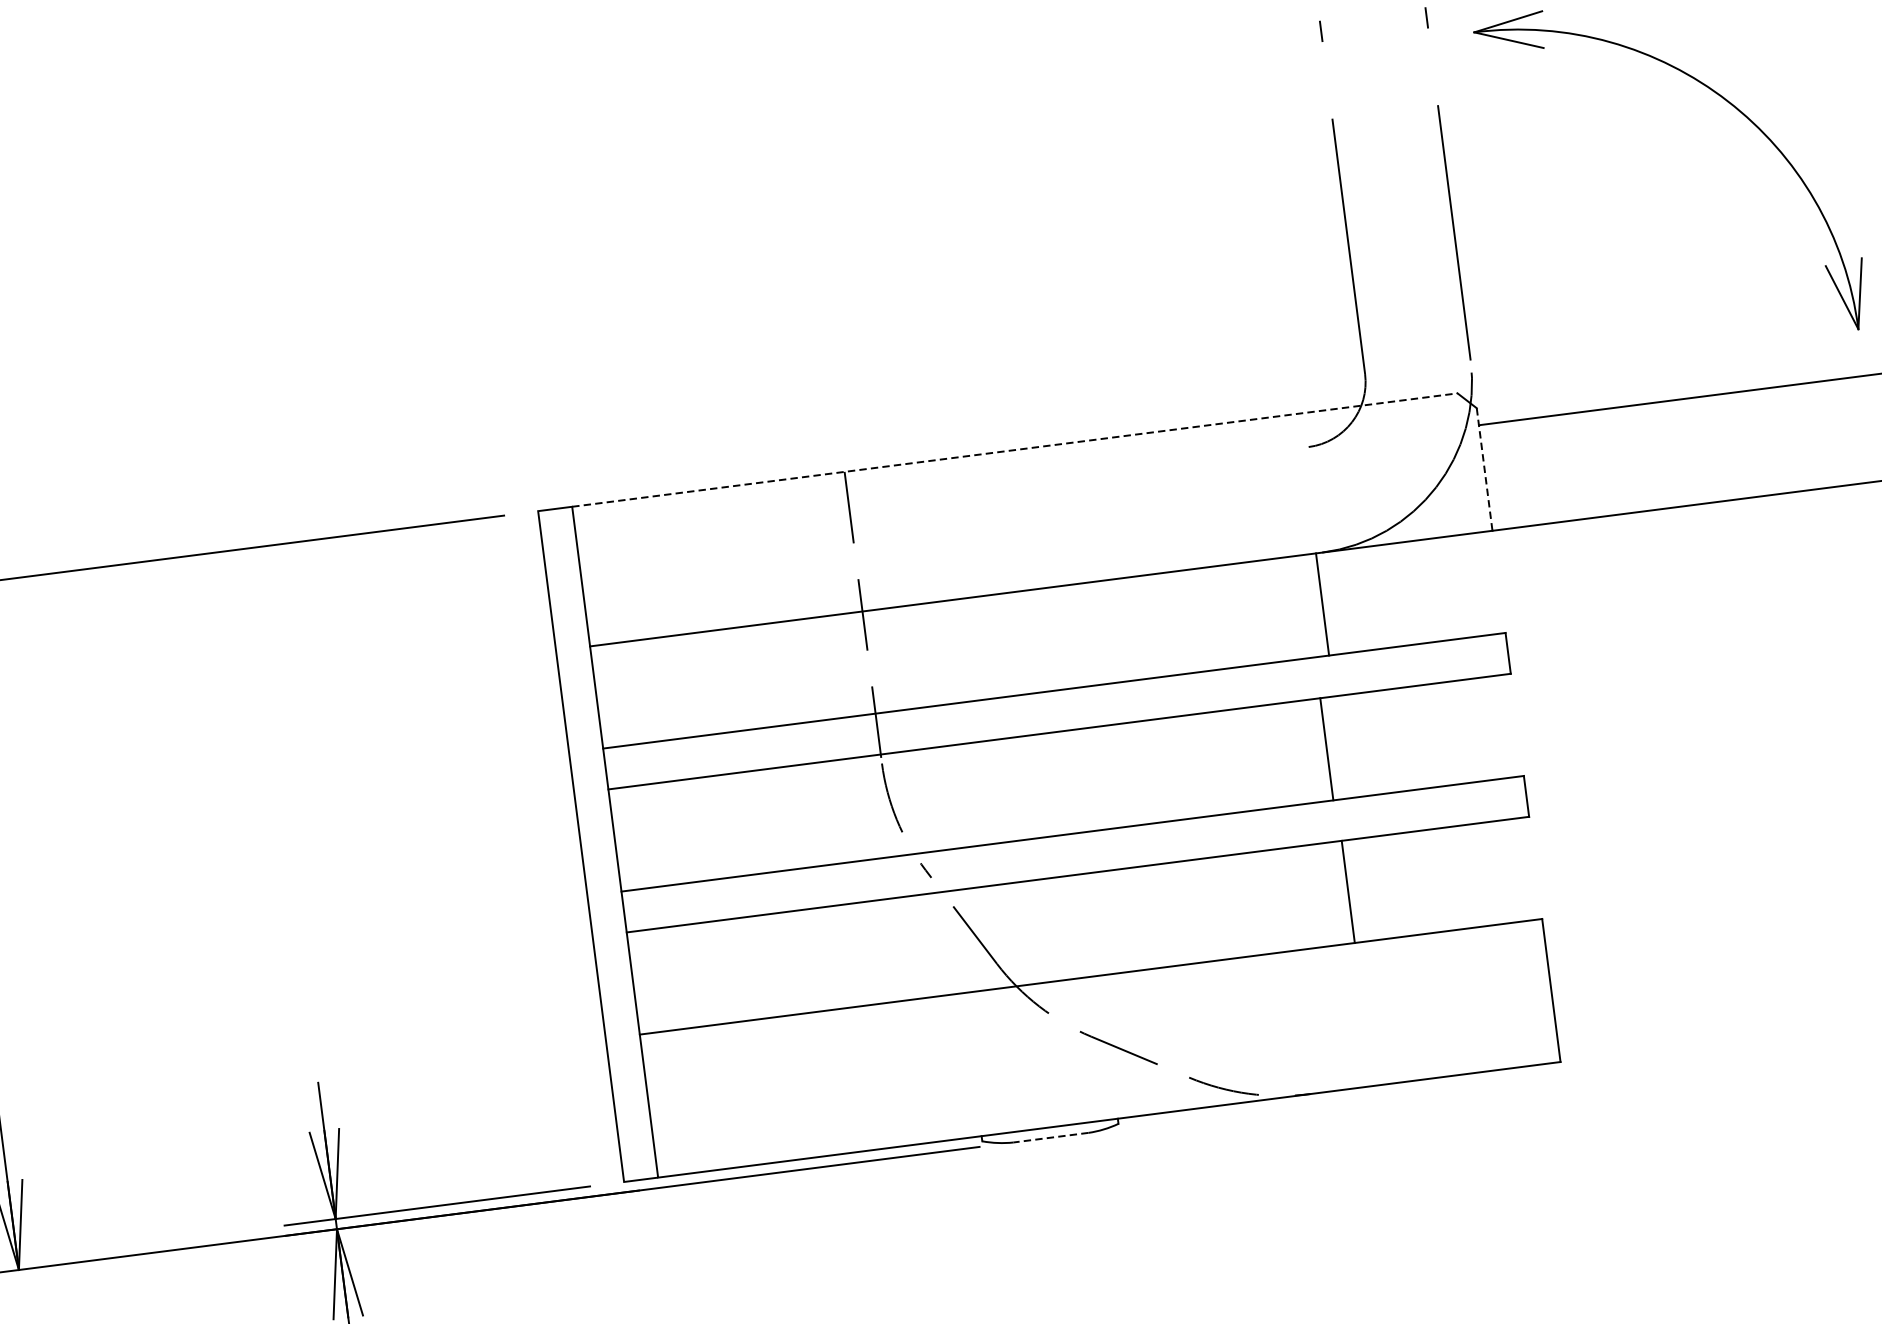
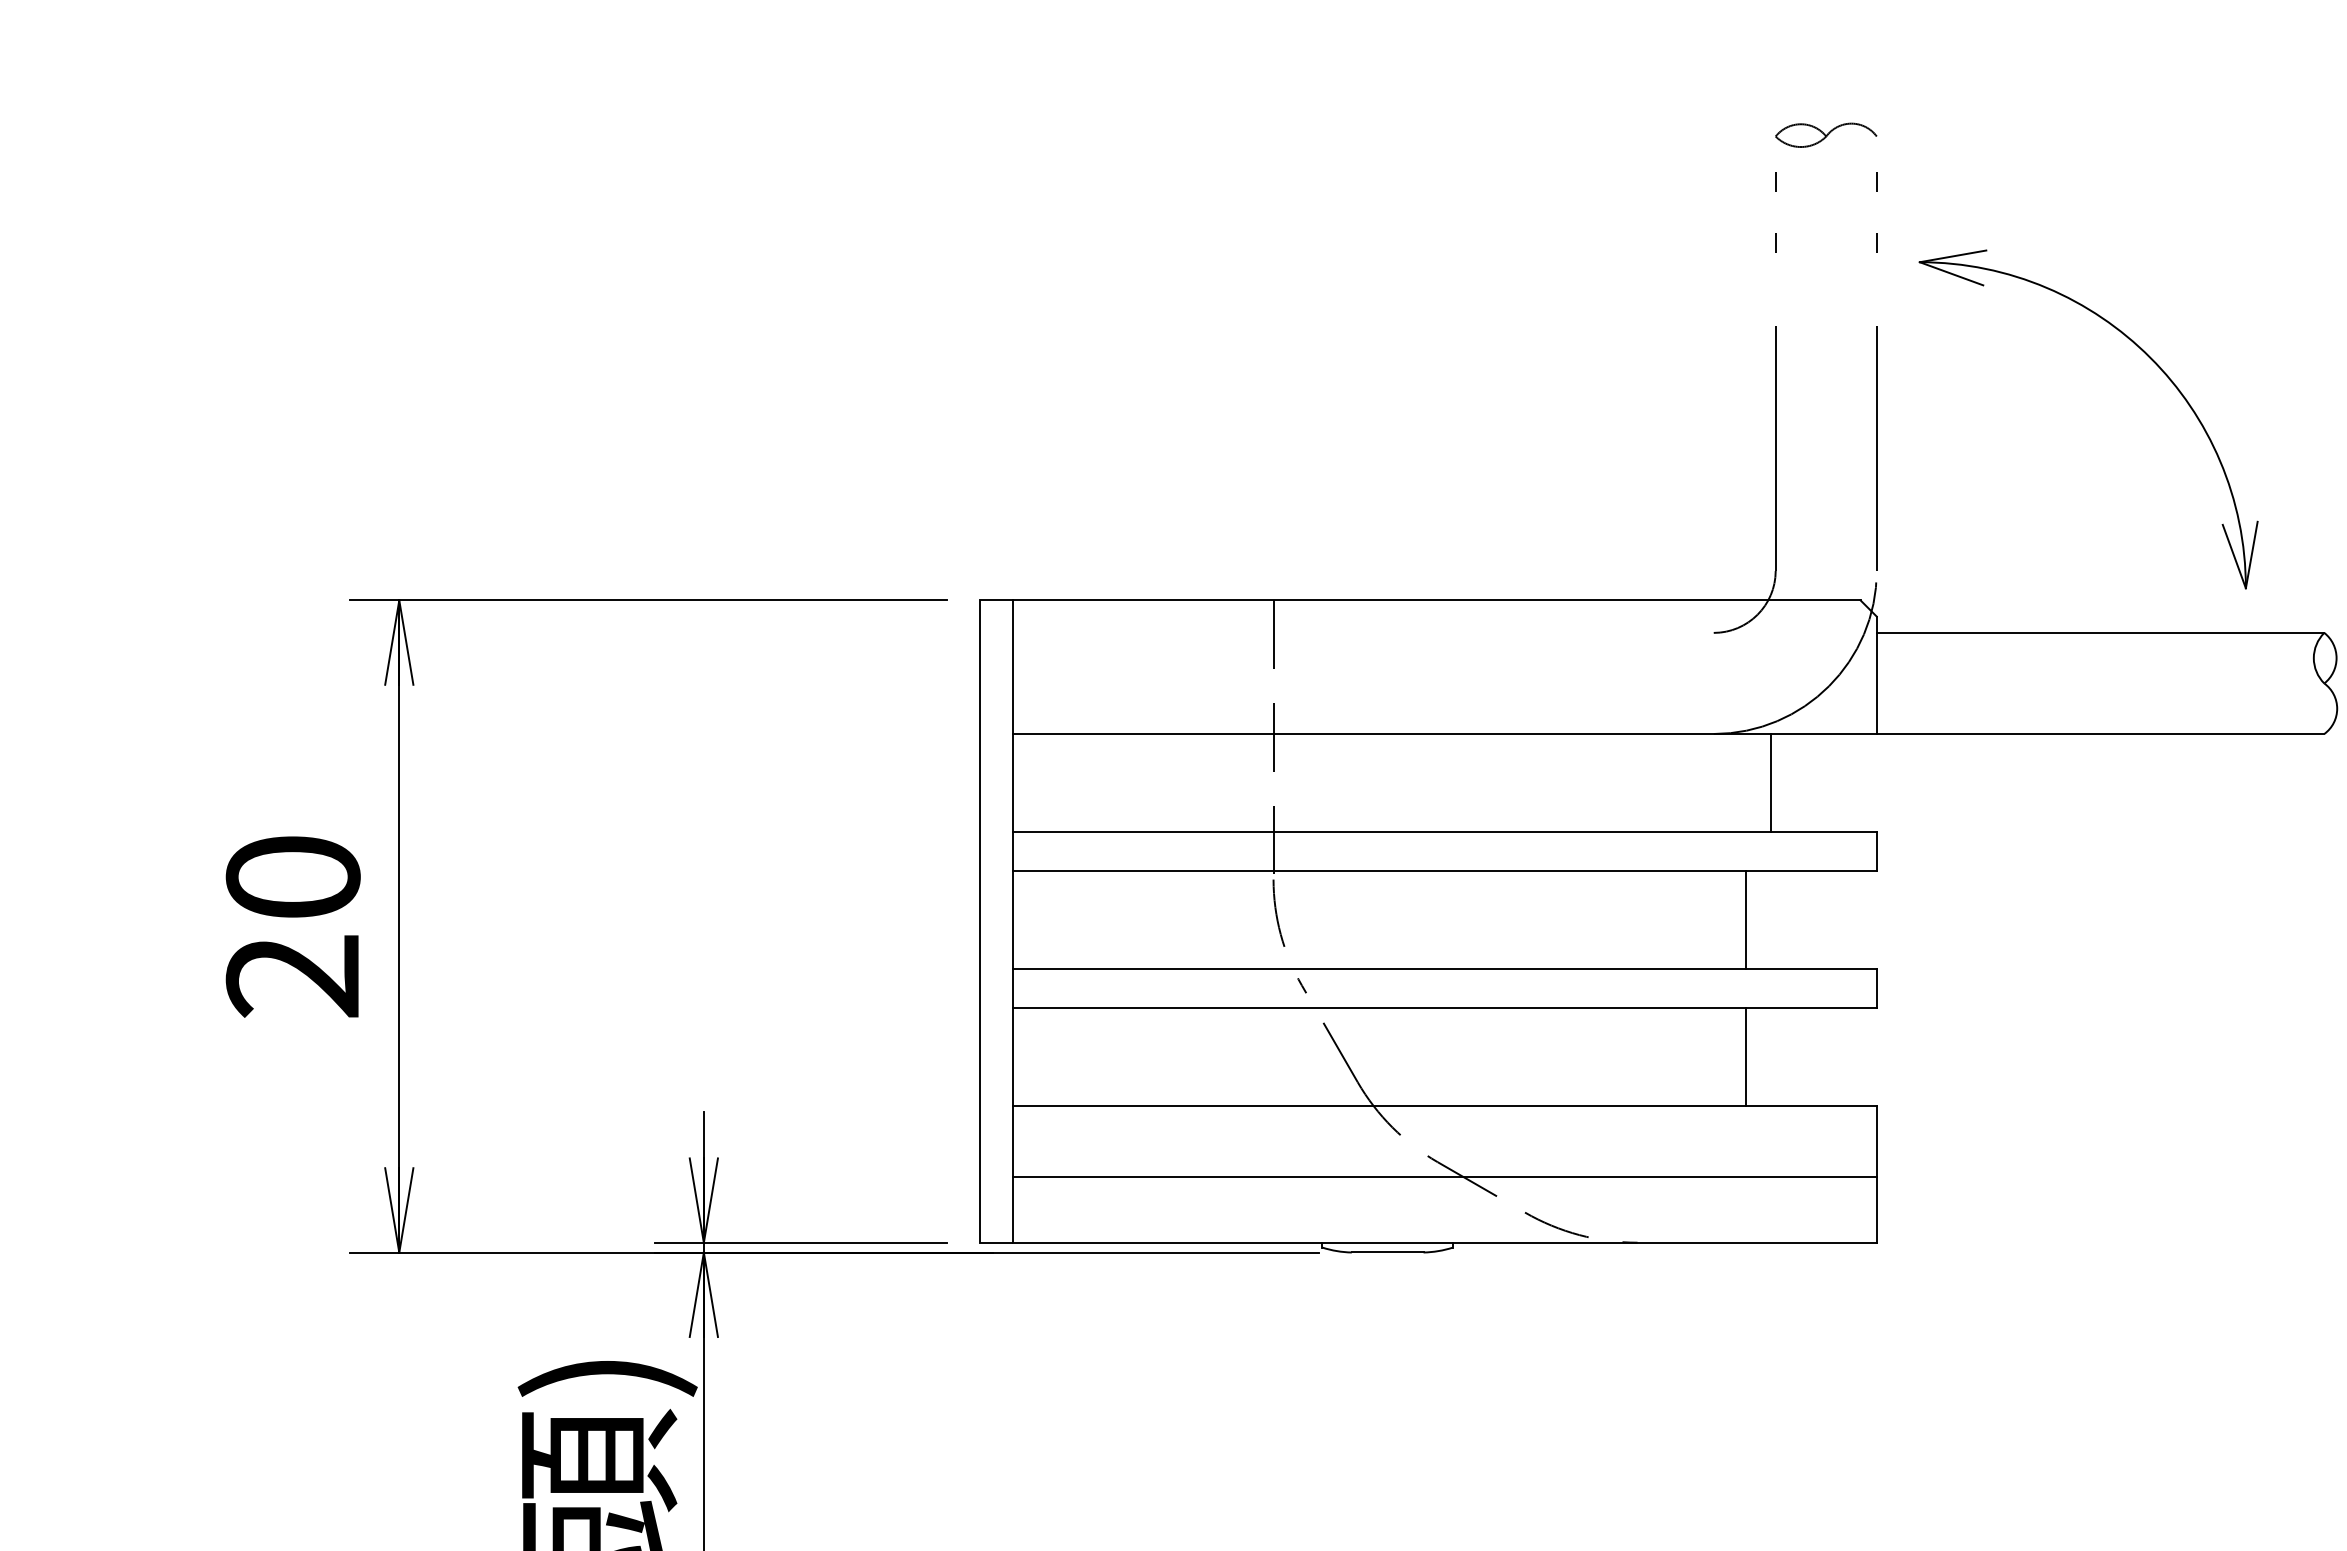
line: (1014, 450) -> (1436, 600), dashed -> solid
line: (1484, 469) -> (1876, 675), dashed -> solid
line: (1322, 604) -> (1770, 782), moved
line: (1326, 748) -> (1746, 919), moved
line: (1348, 891) -> (1746, 1056), moved
line: (1100, 1051) -> (1444, 1177), added
line: (1050, 1137) -> (1387, 1252), dashed -> solid

